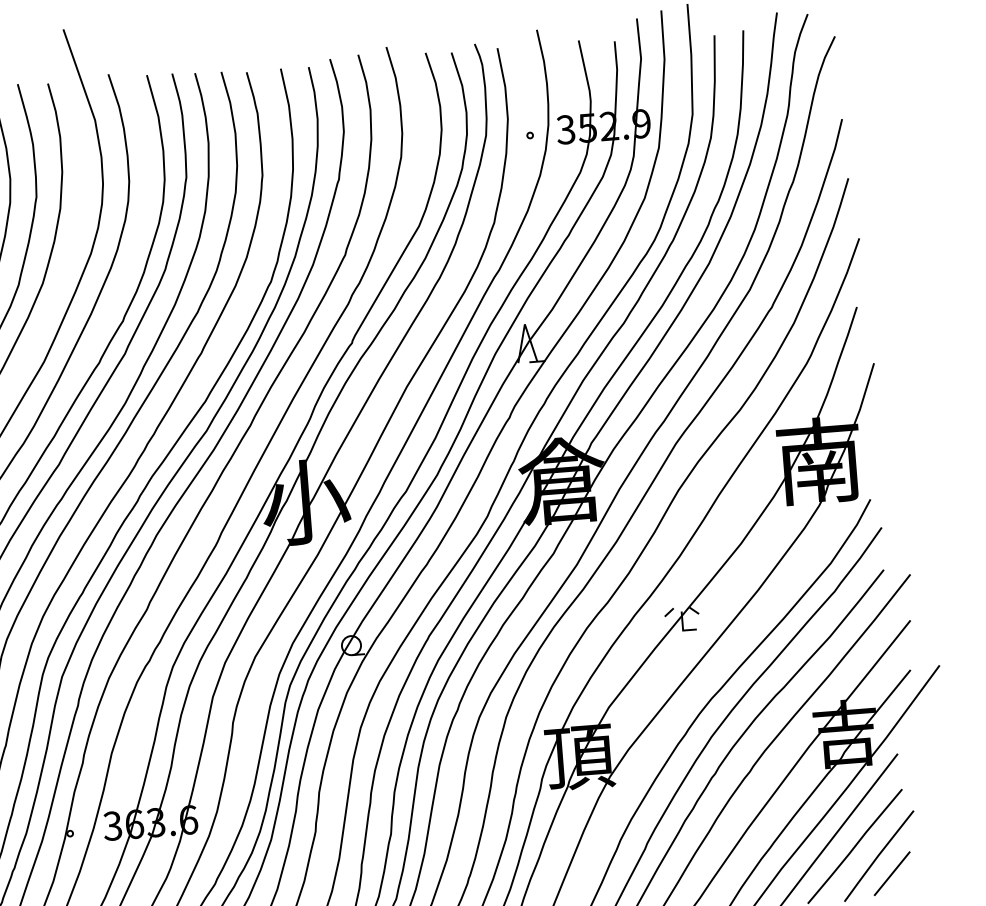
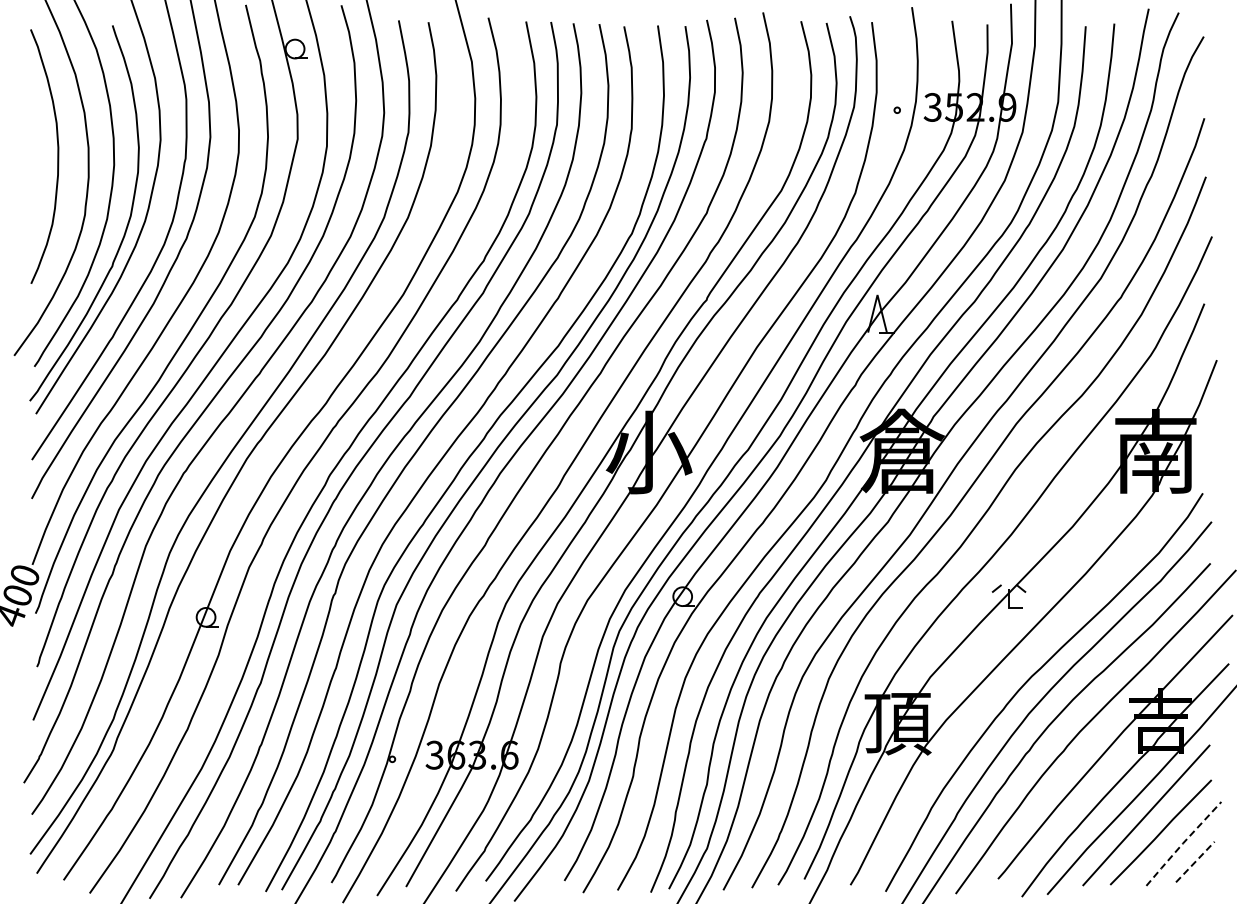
line: (878, 855) -> (1183, 843), solid -> dashed
line: (892, 873) -> (1195, 861), solid -> dashed

